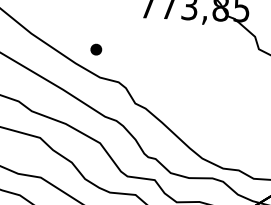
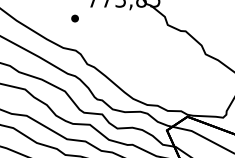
part: (95, 49) -> (74, 18), moved

